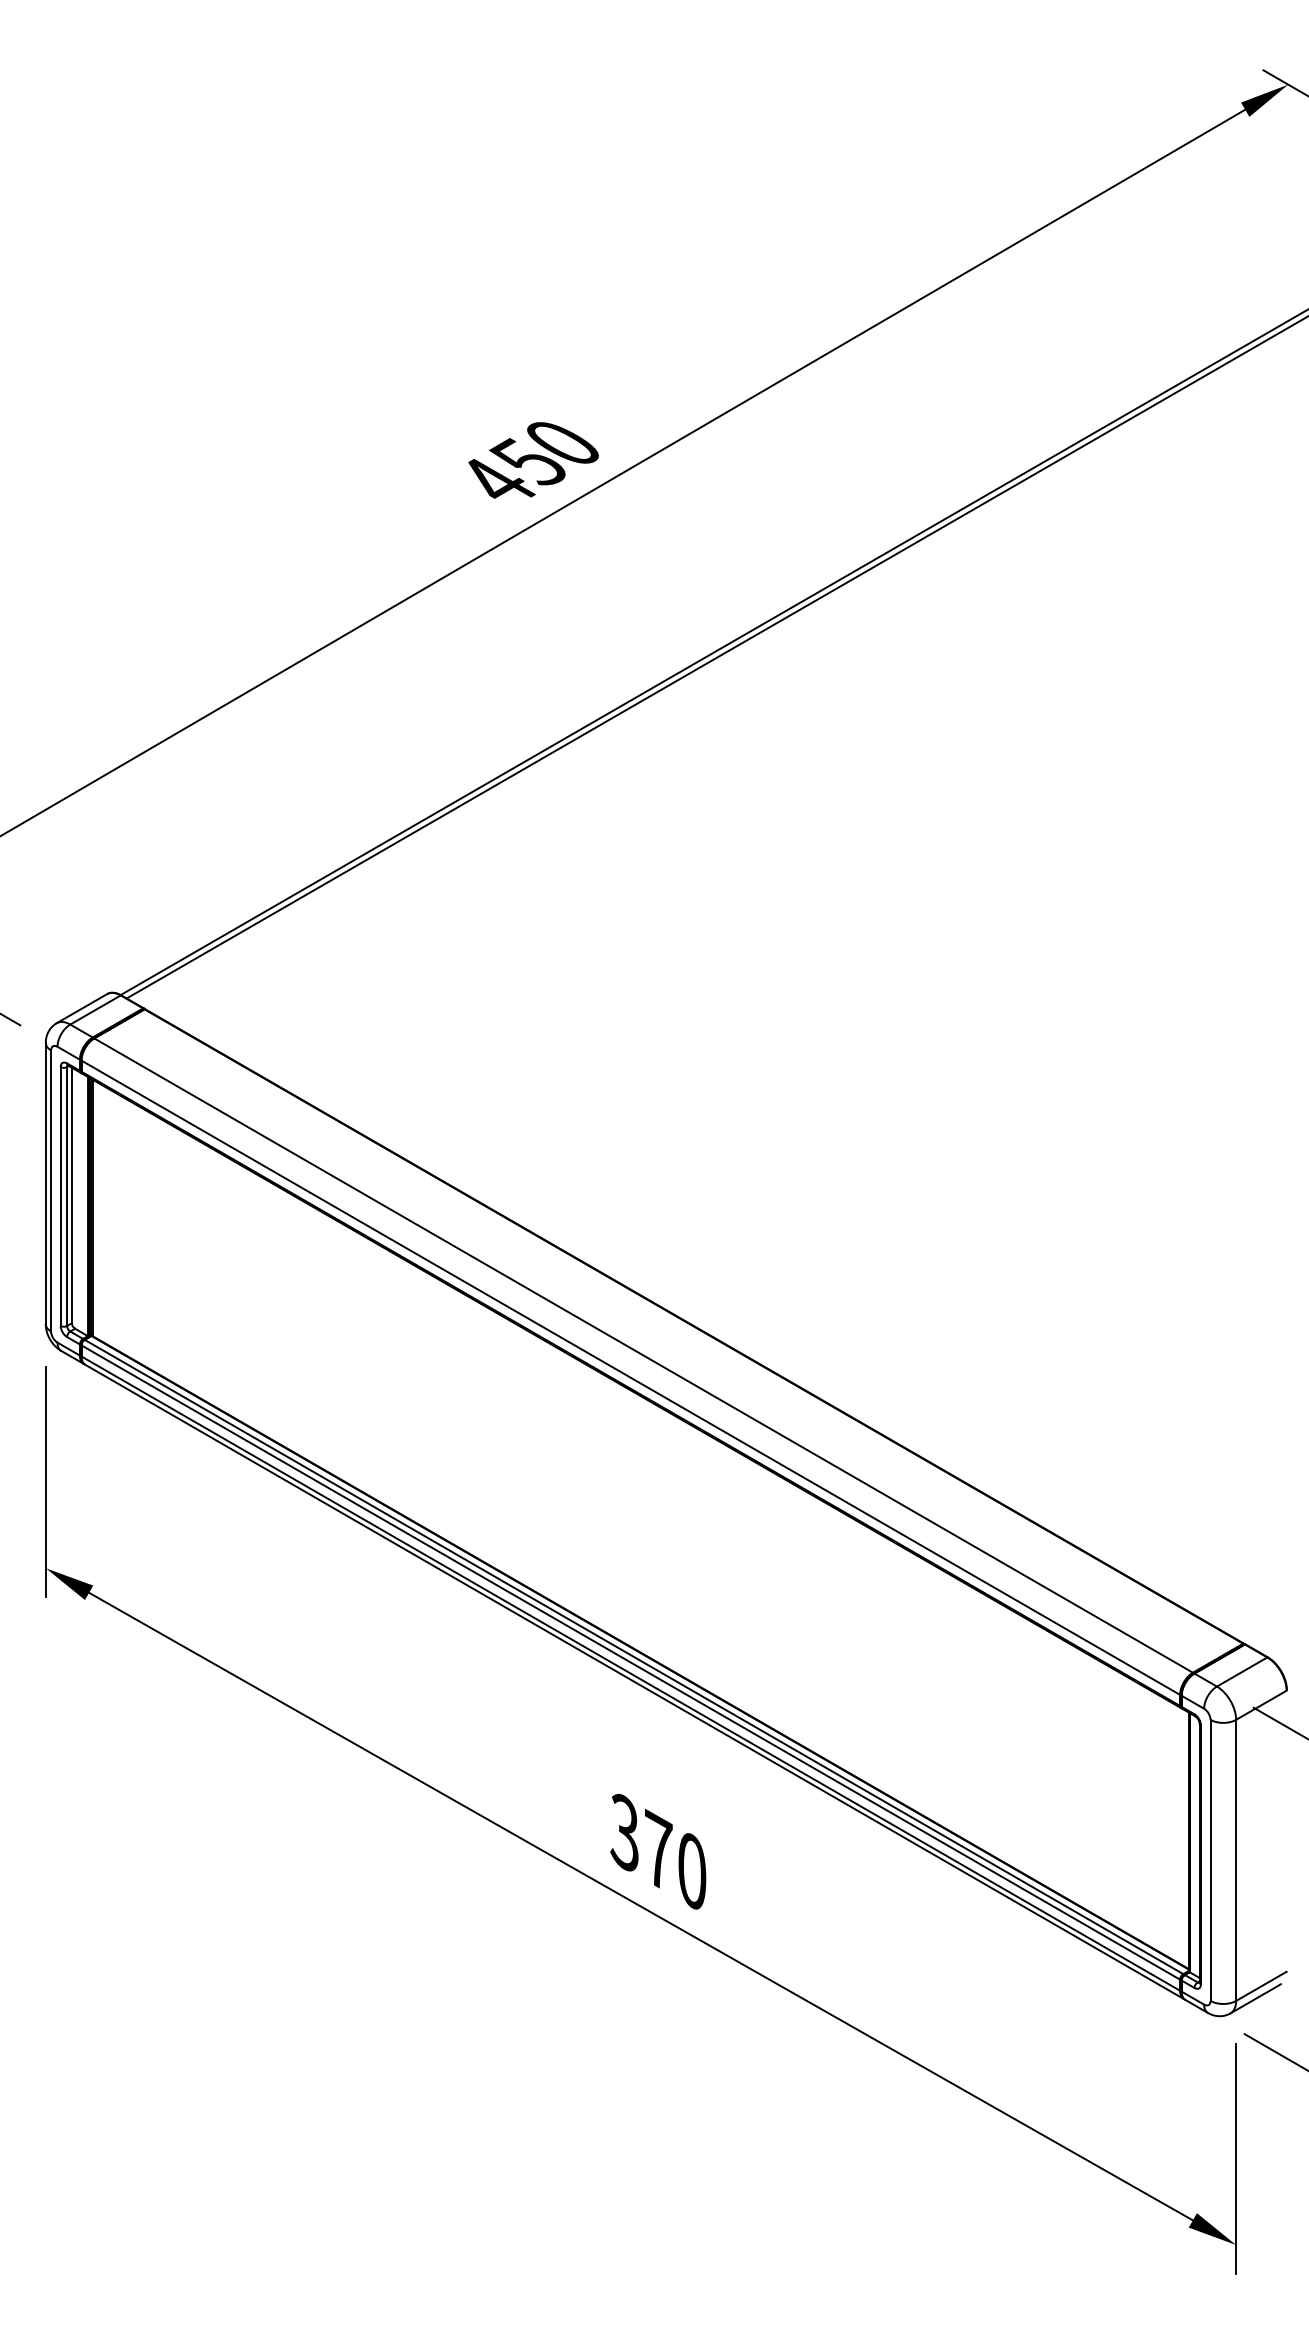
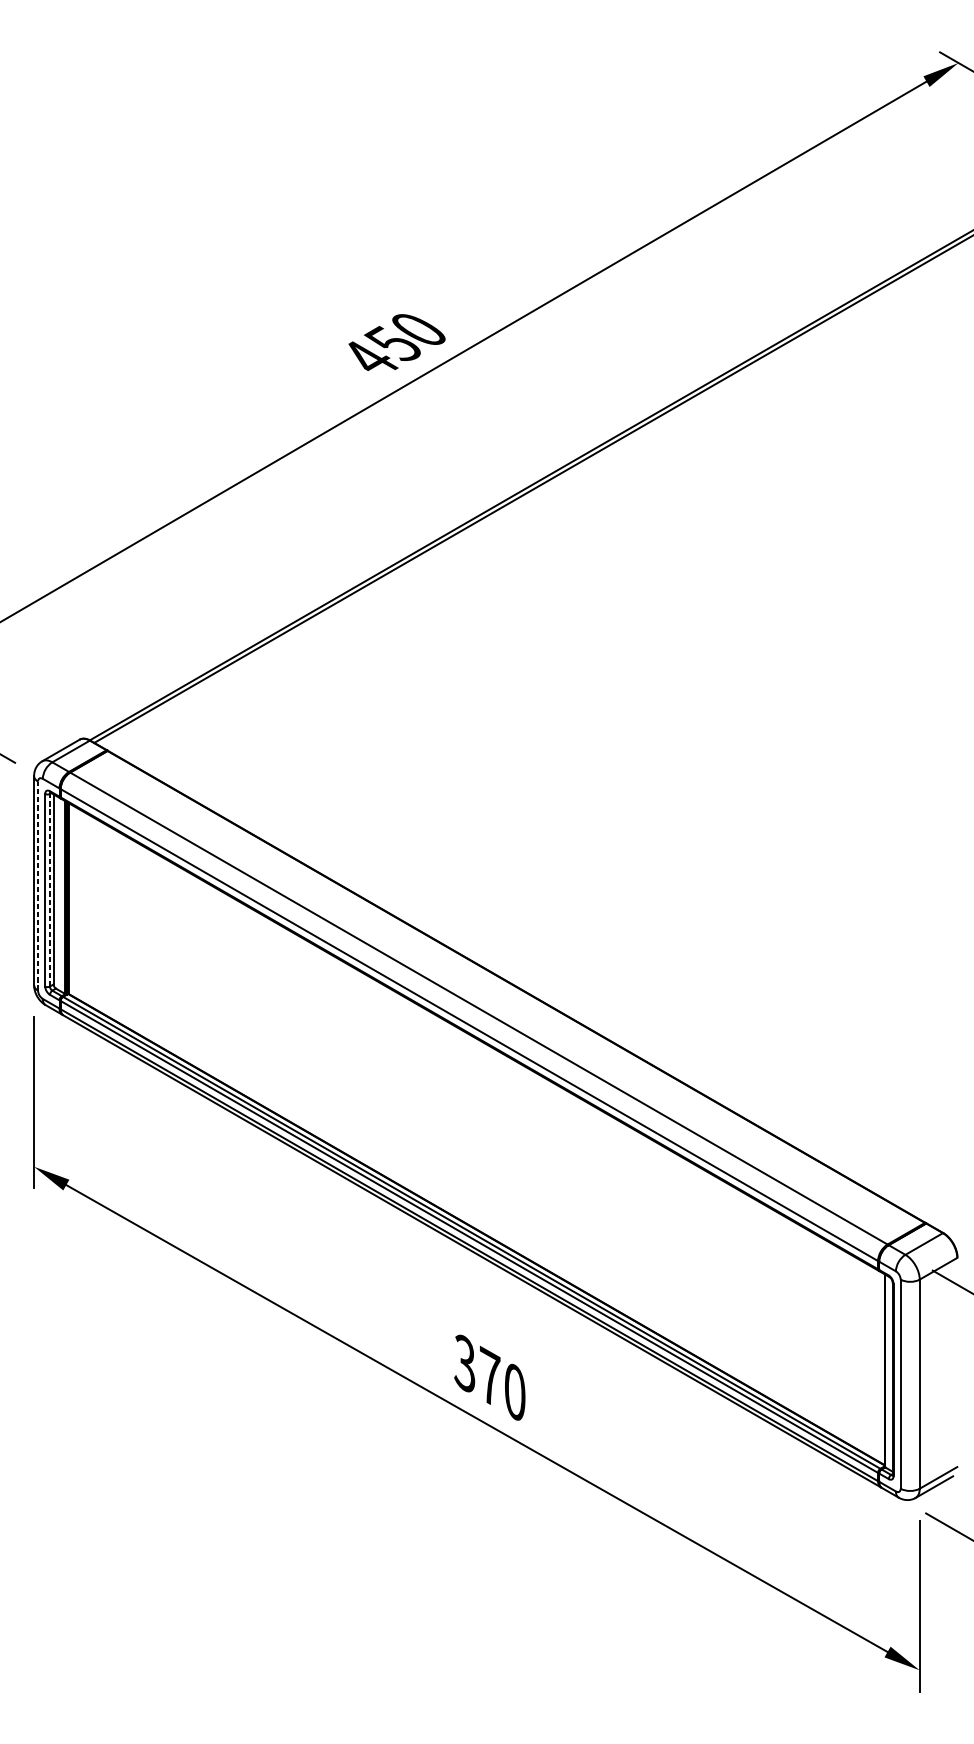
line: (51, 1191) -> (38, 886), solid -> dashed
line: (67, 1196) -> (50, 890), solid -> dashed

